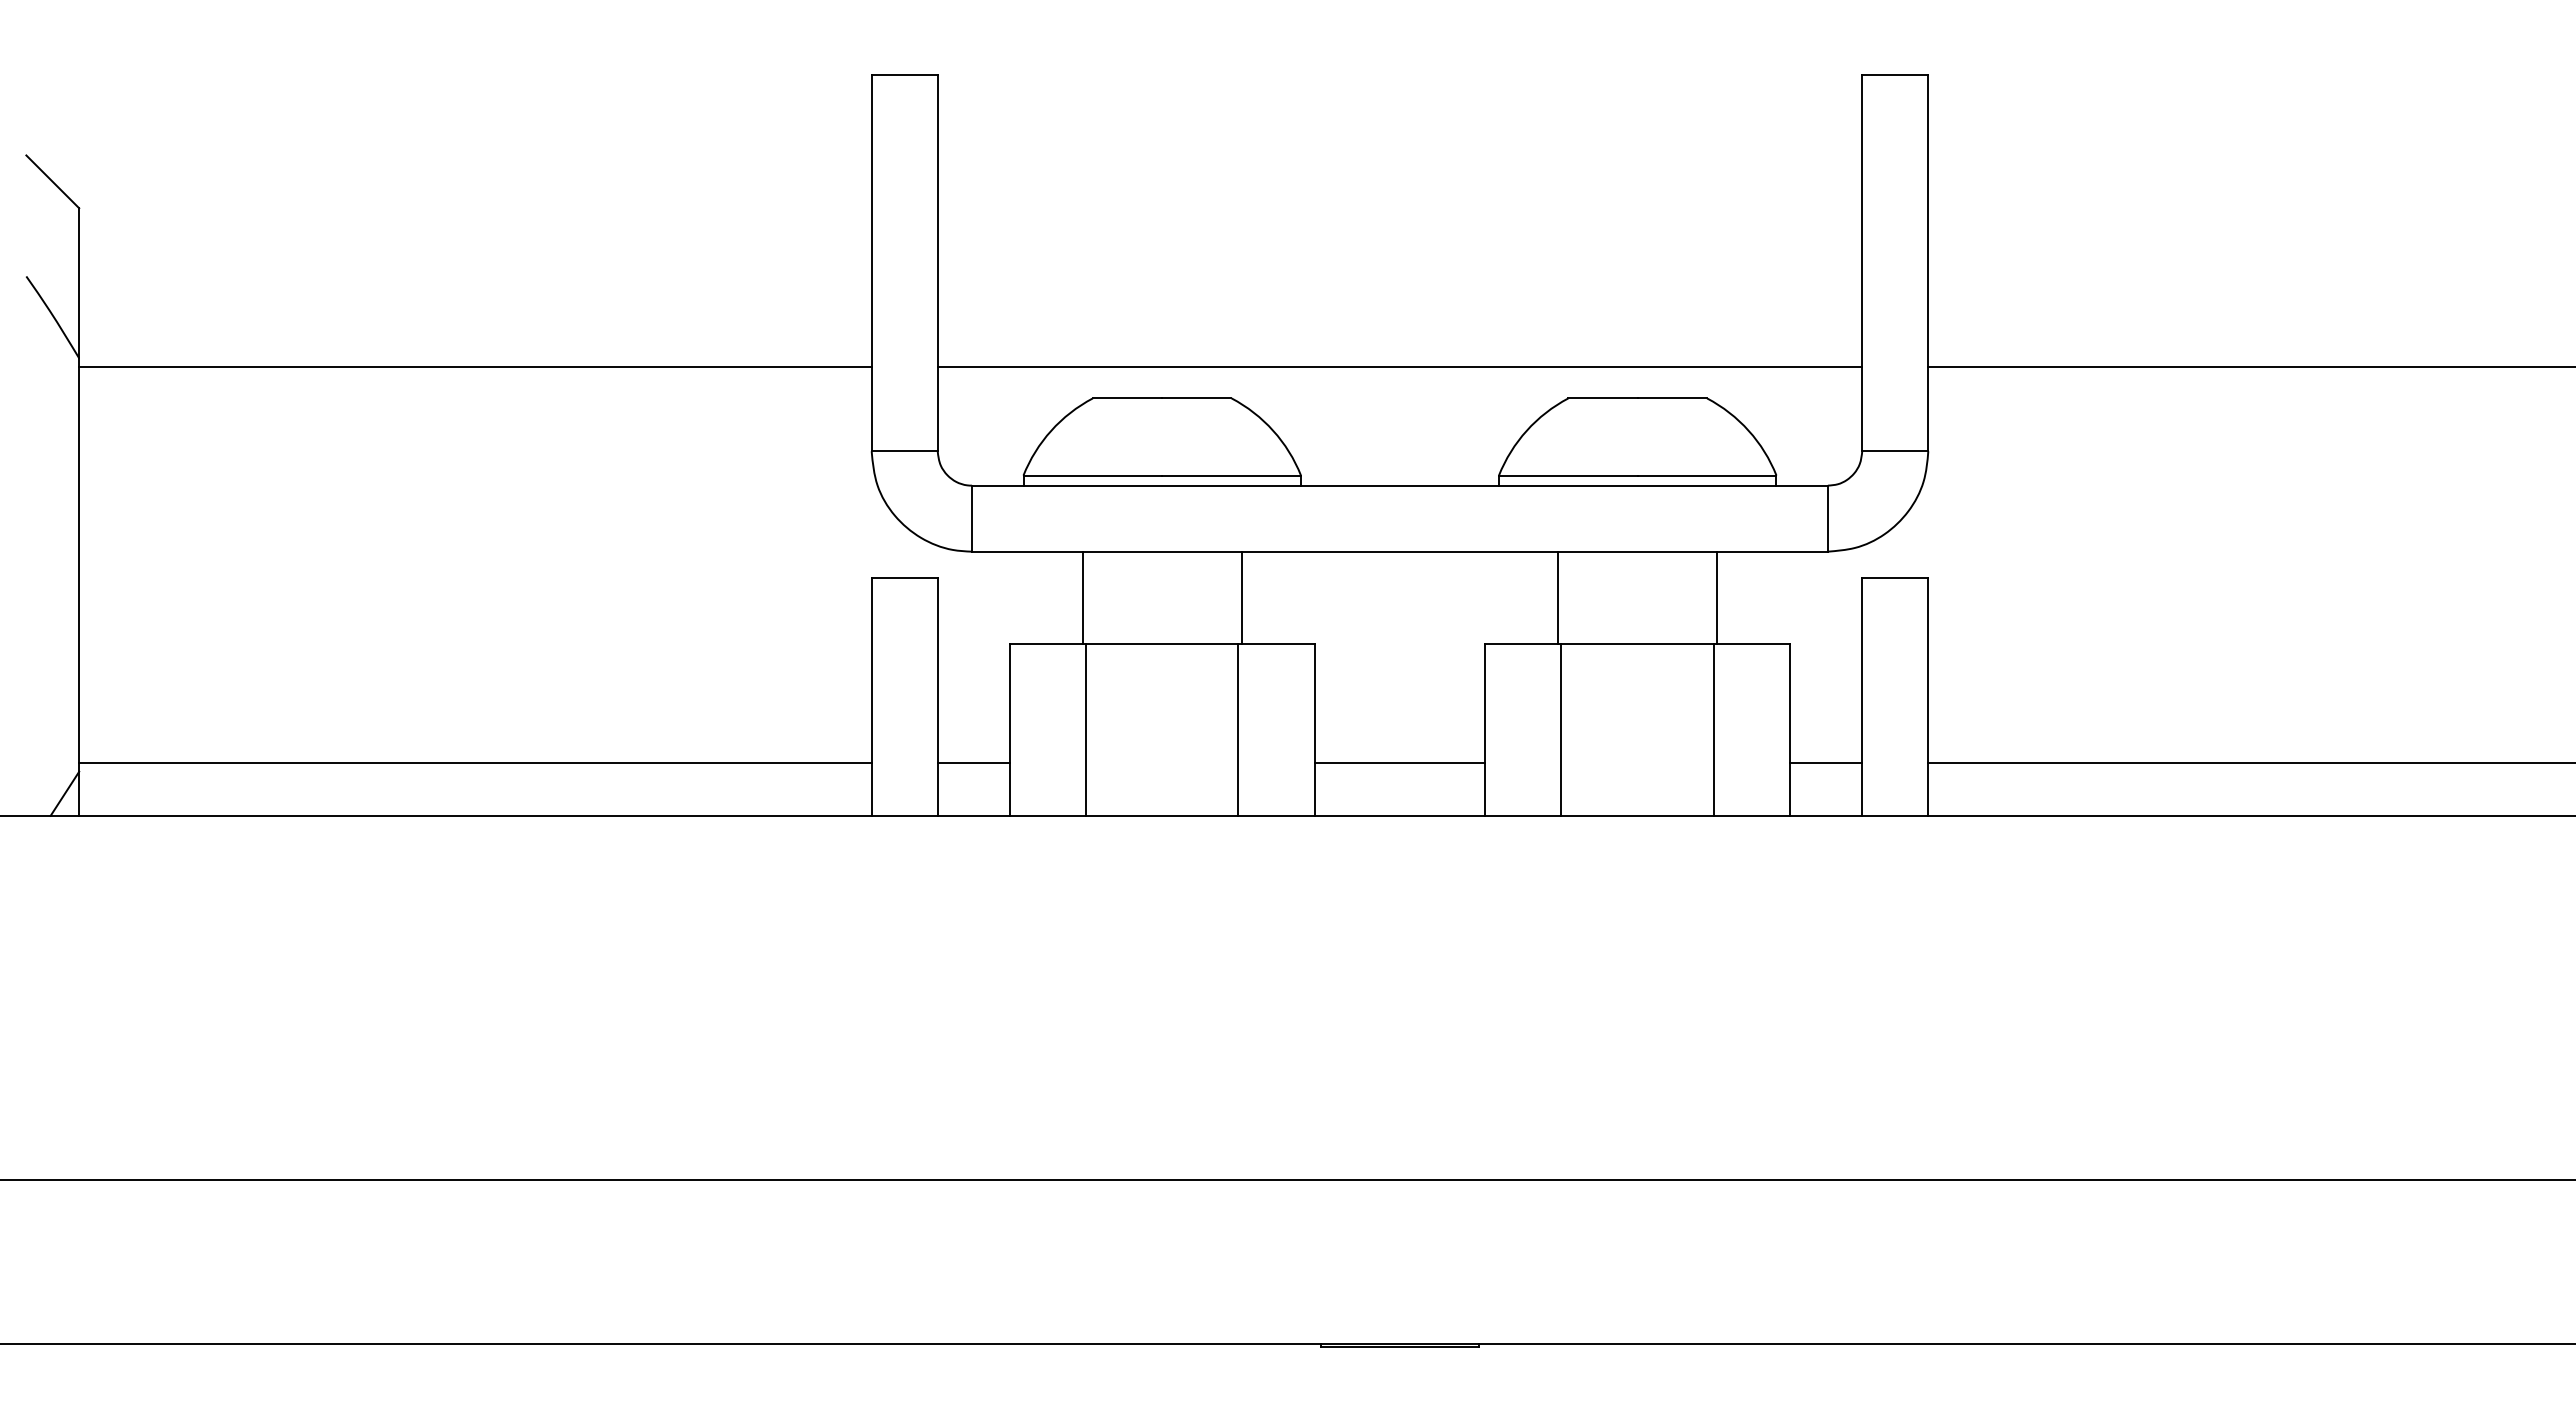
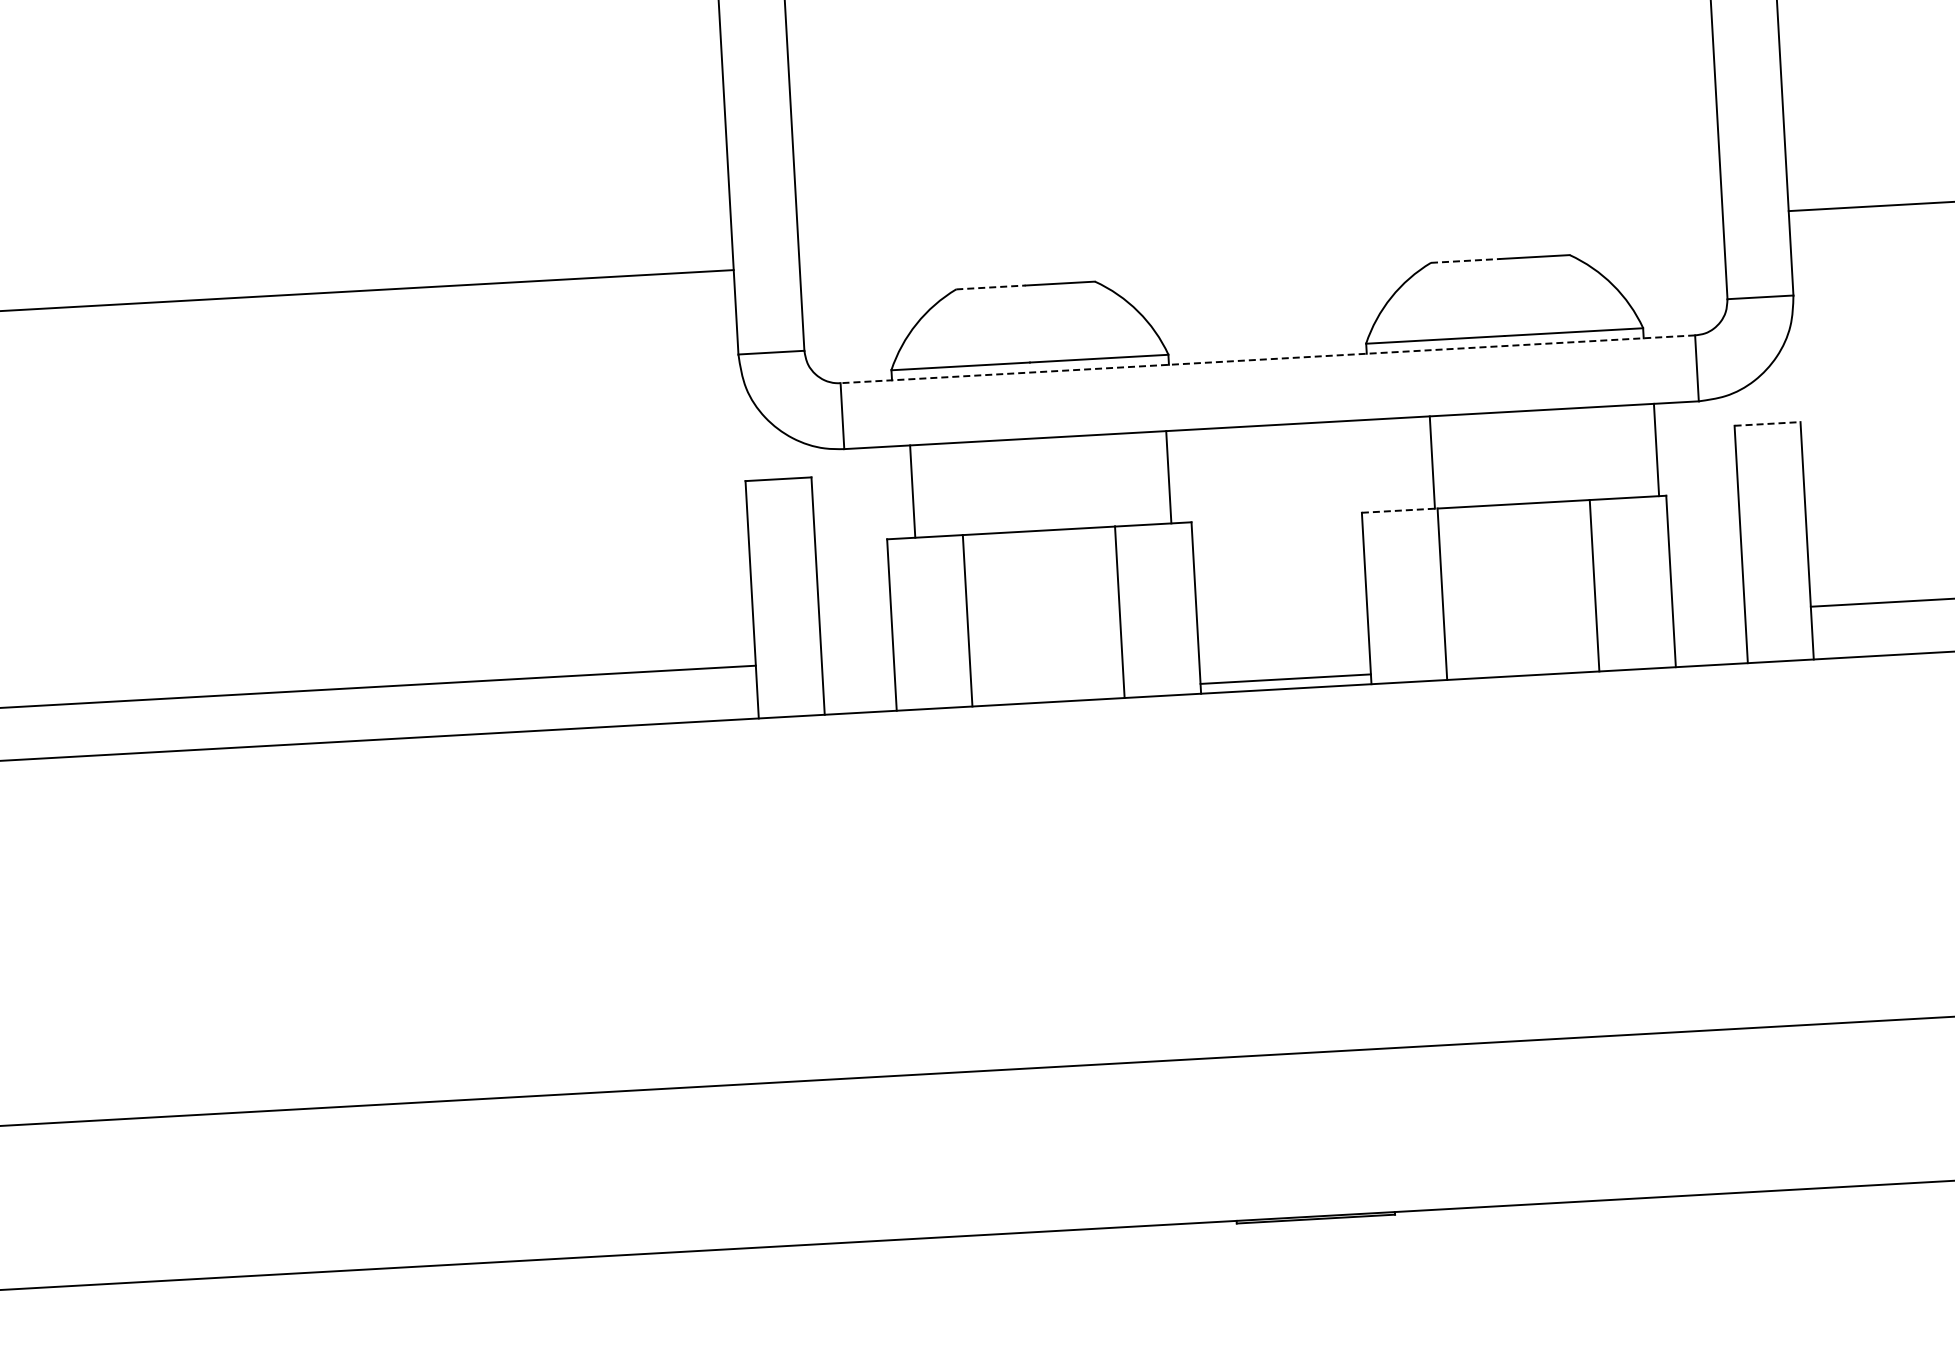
line: (1399, 366) -> (1260, 240), removed
line: (1127, 398) -> (990, 287), solid -> dashed
line: (1602, 398) -> (1465, 260), solid -> dashed
line: (1399, 485) -> (1267, 359), solid -> dashed
line: (1895, 578) -> (1767, 424), solid -> dashed
line: (1083, 597) -> (913, 491), moved
line: (1241, 597) -> (1168, 476), moved
line: (1716, 597) -> (1656, 449), moved
line: (1523, 644) -> (1400, 510), solid -> dashed
line: (973, 763) -> (857, 660), removed
line: (1399, 763) -> (1285, 679), moved
line: (1826, 763) -> (1709, 612), removed

